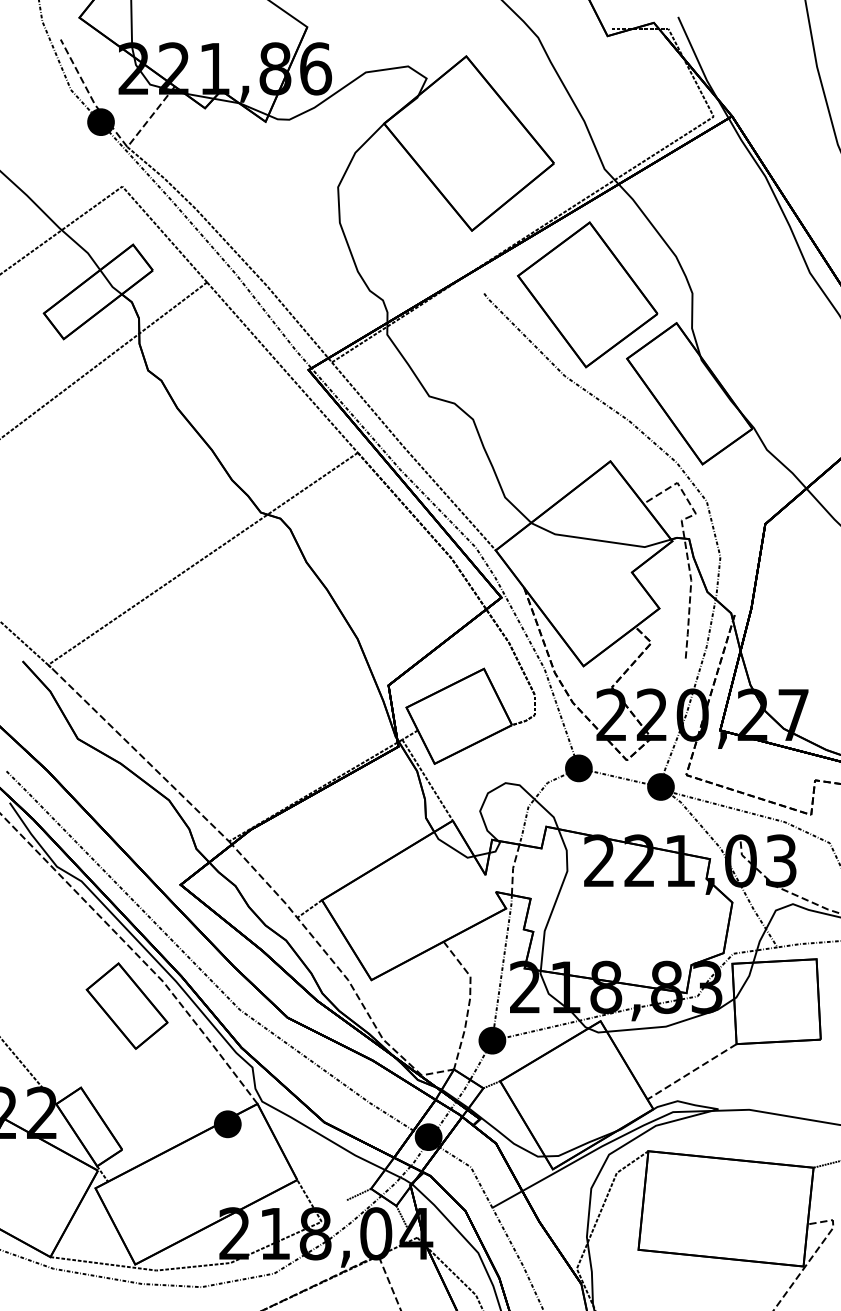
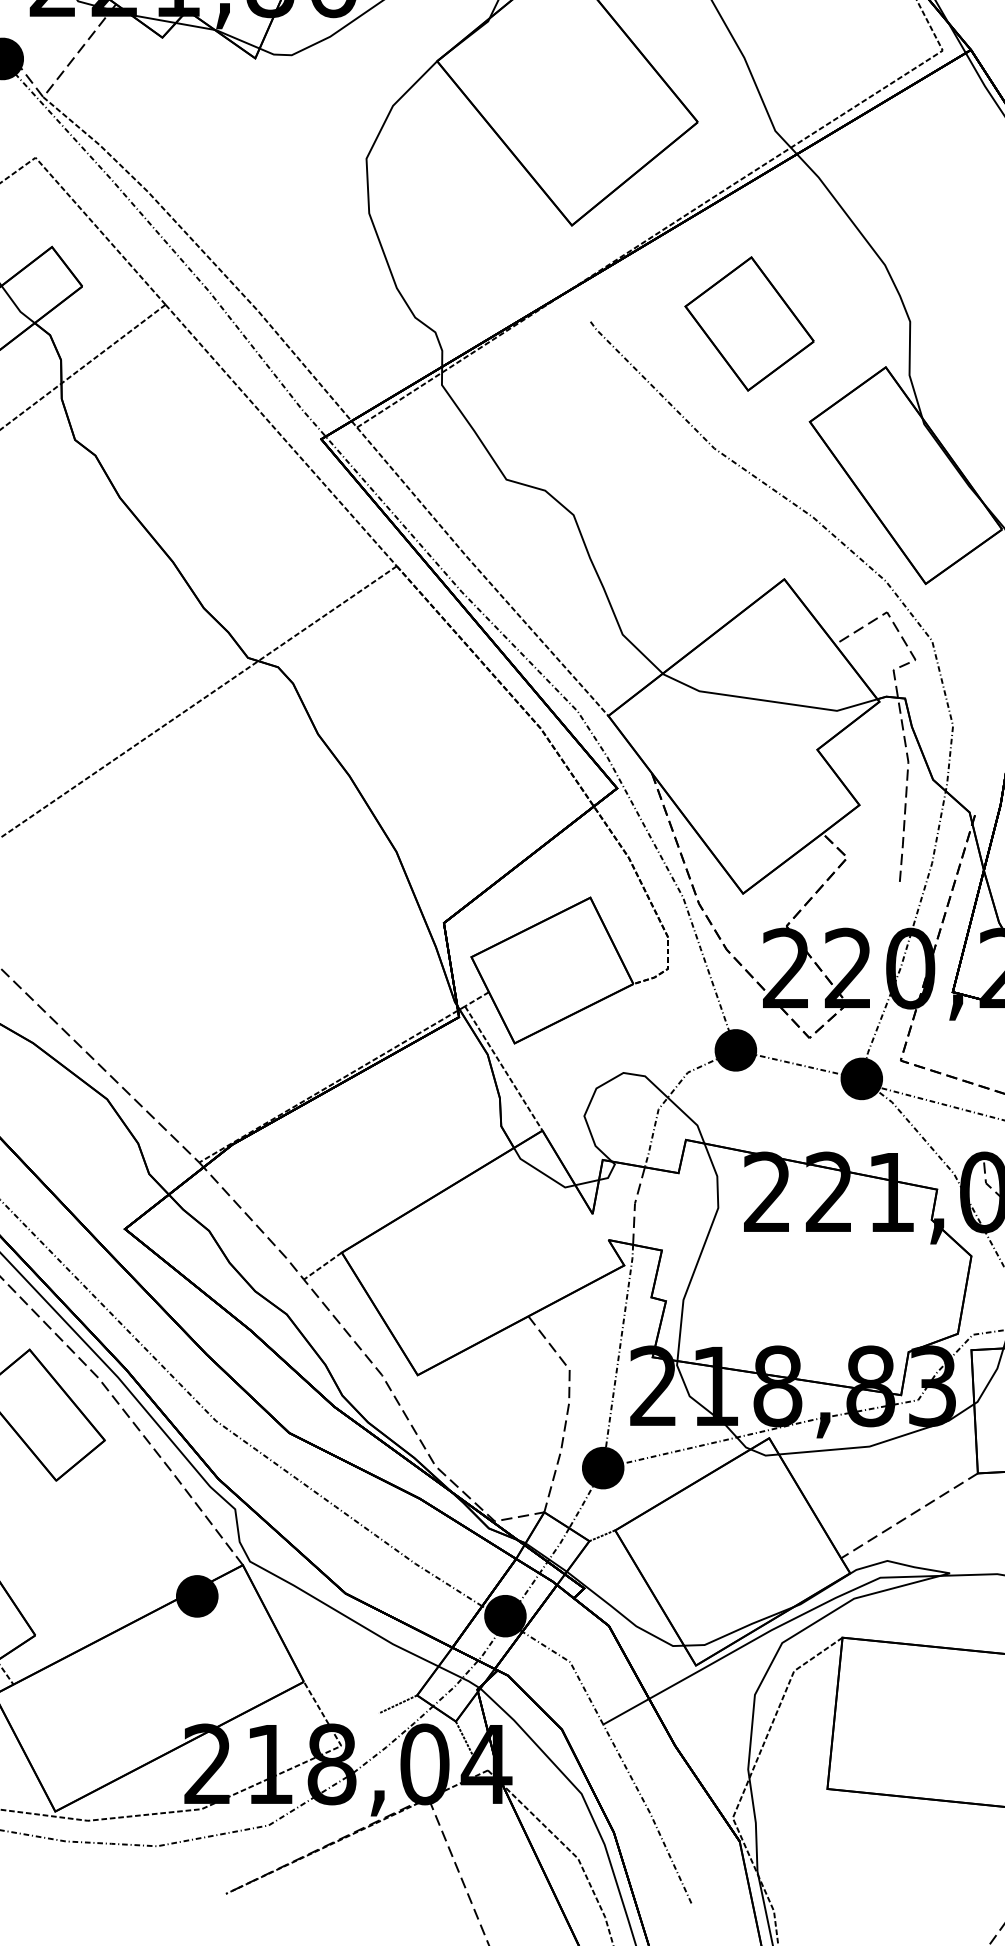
part: (587, 294) -> (749, 323), size x0.6

